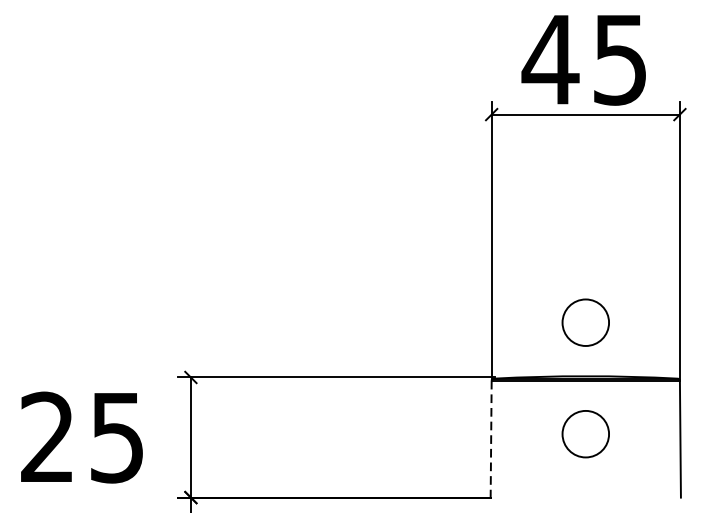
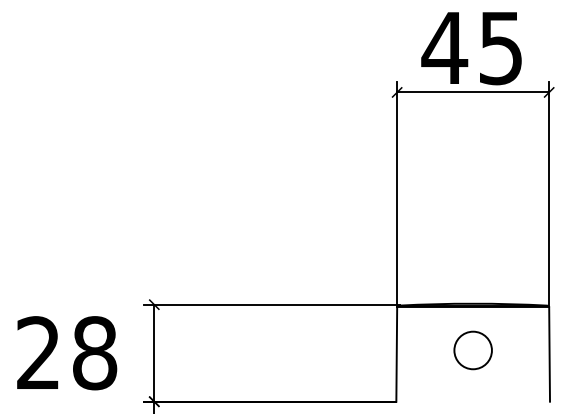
circle: (584, 322) -> (472, 260), removed
text: (118, 437) -> (95, 353), 25 -> 28
line: (490, 440) -> (396, 355), dashed -> solid

